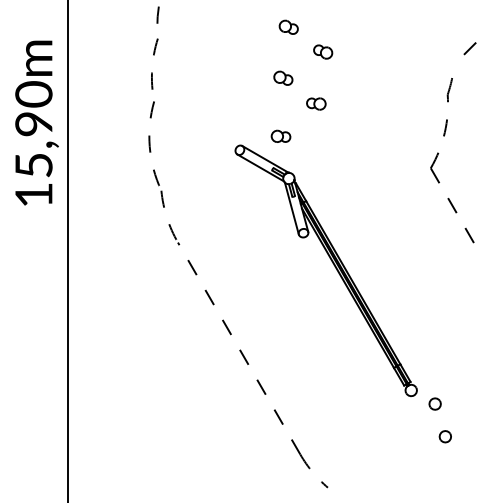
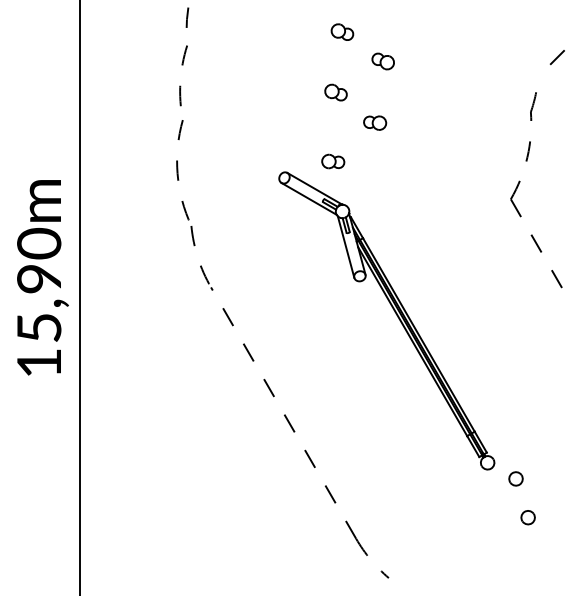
text: (36, 122) -> (42, 277), moved

